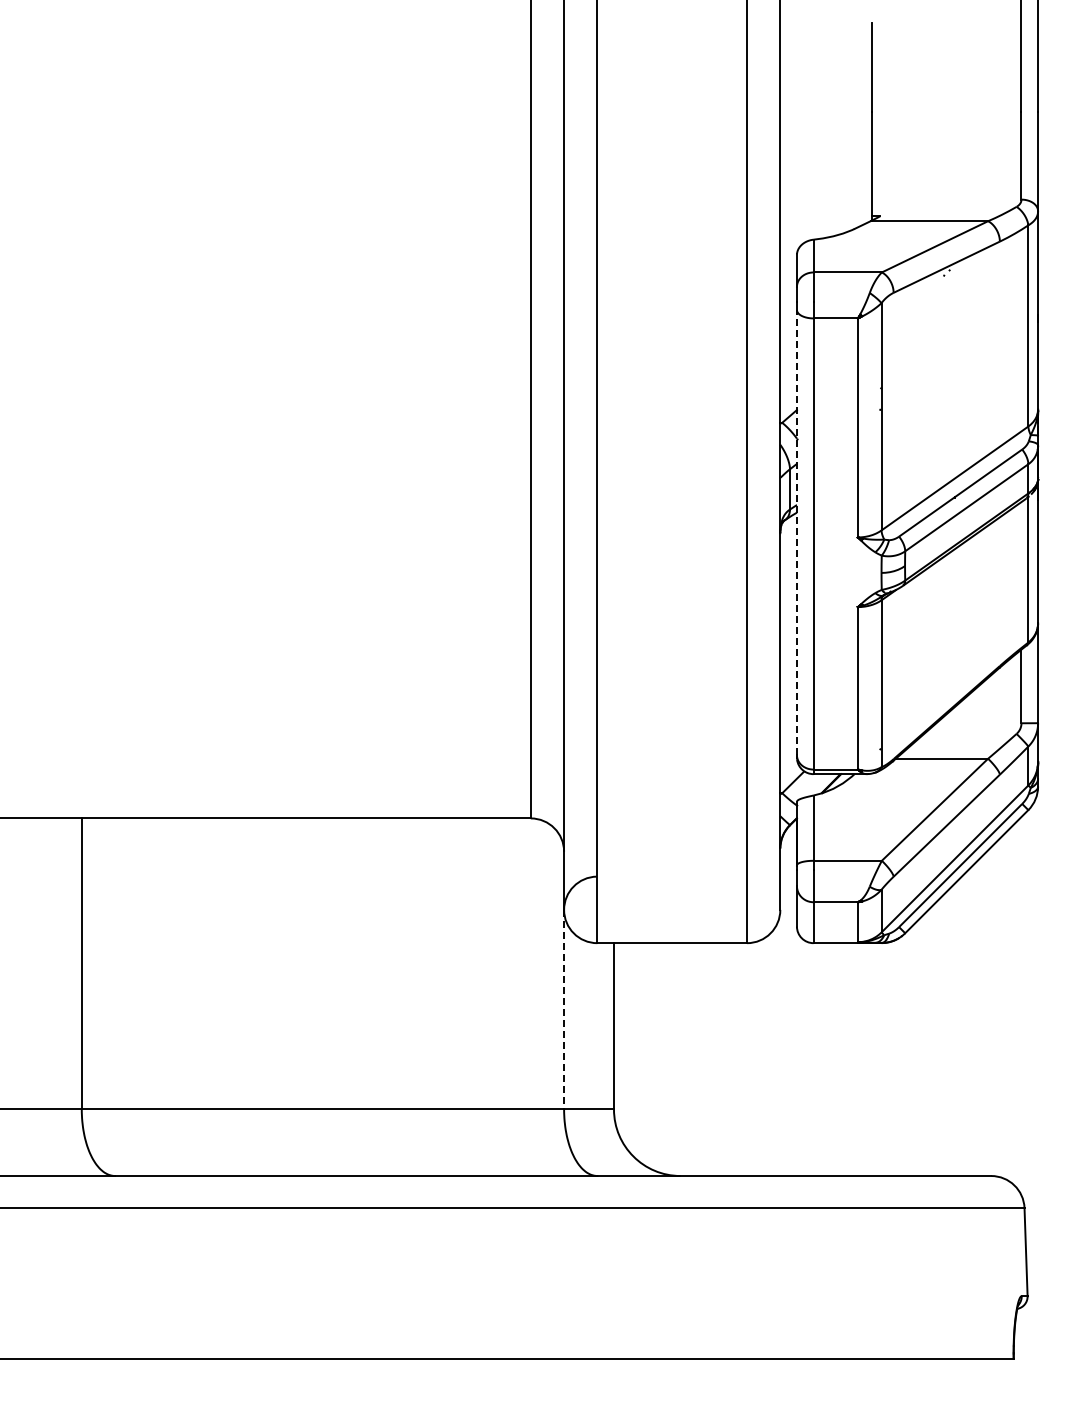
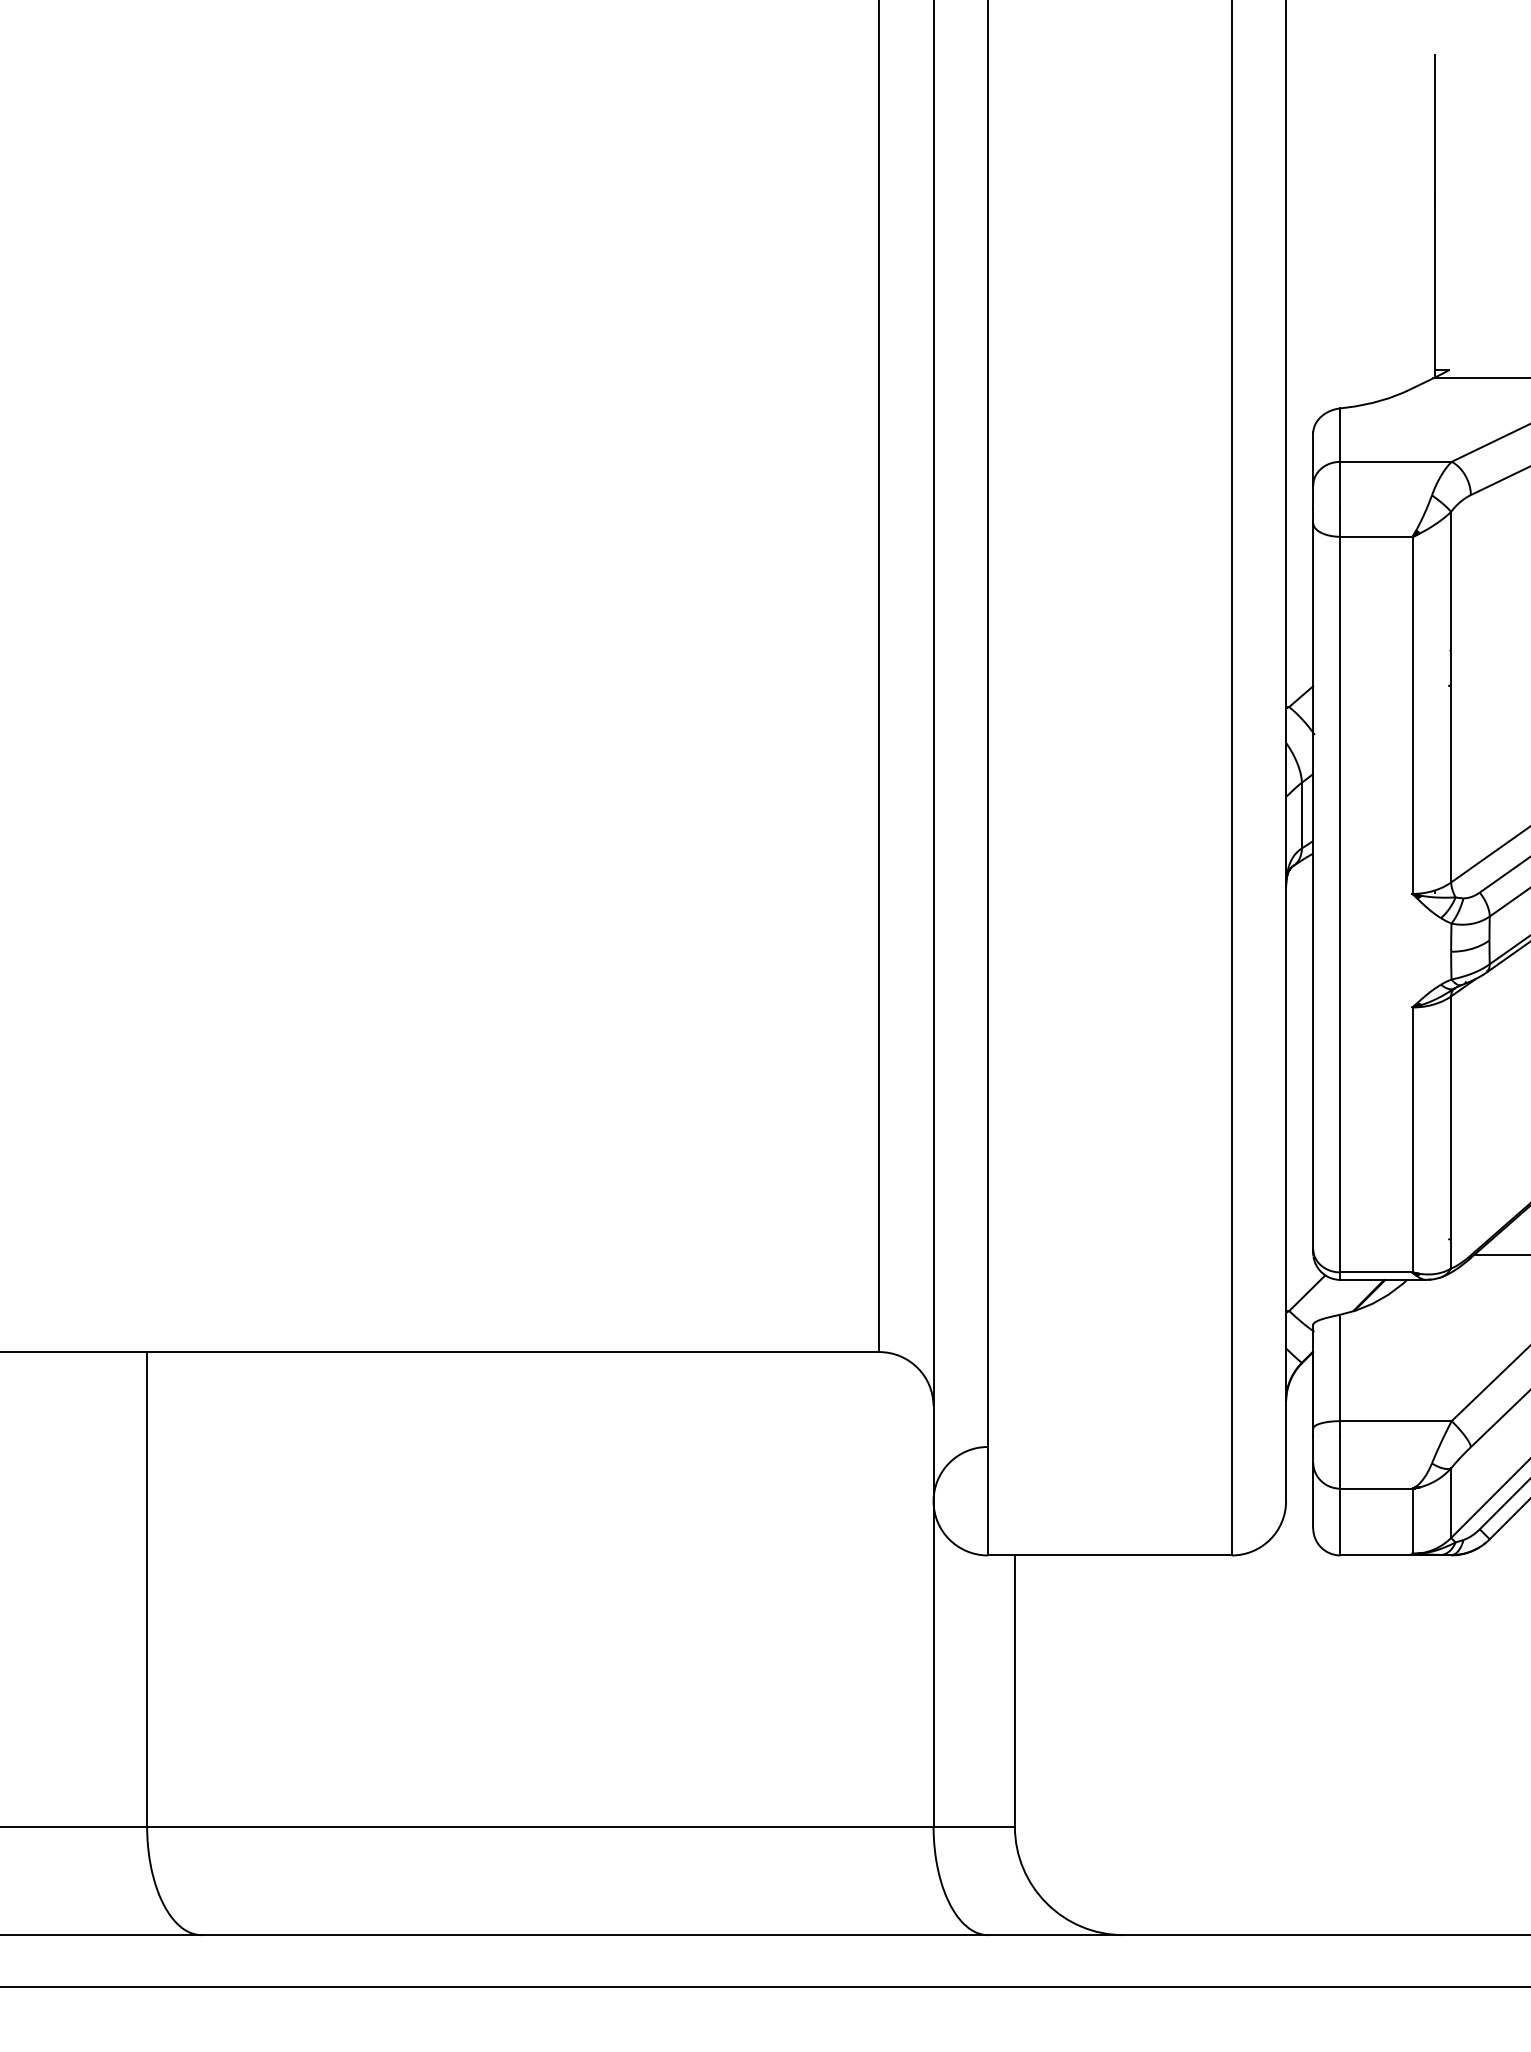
line: (796, 532) -> (1312, 885), dashed -> solid
line: (564, 1009) -> (934, 1663), dashed -> solid

